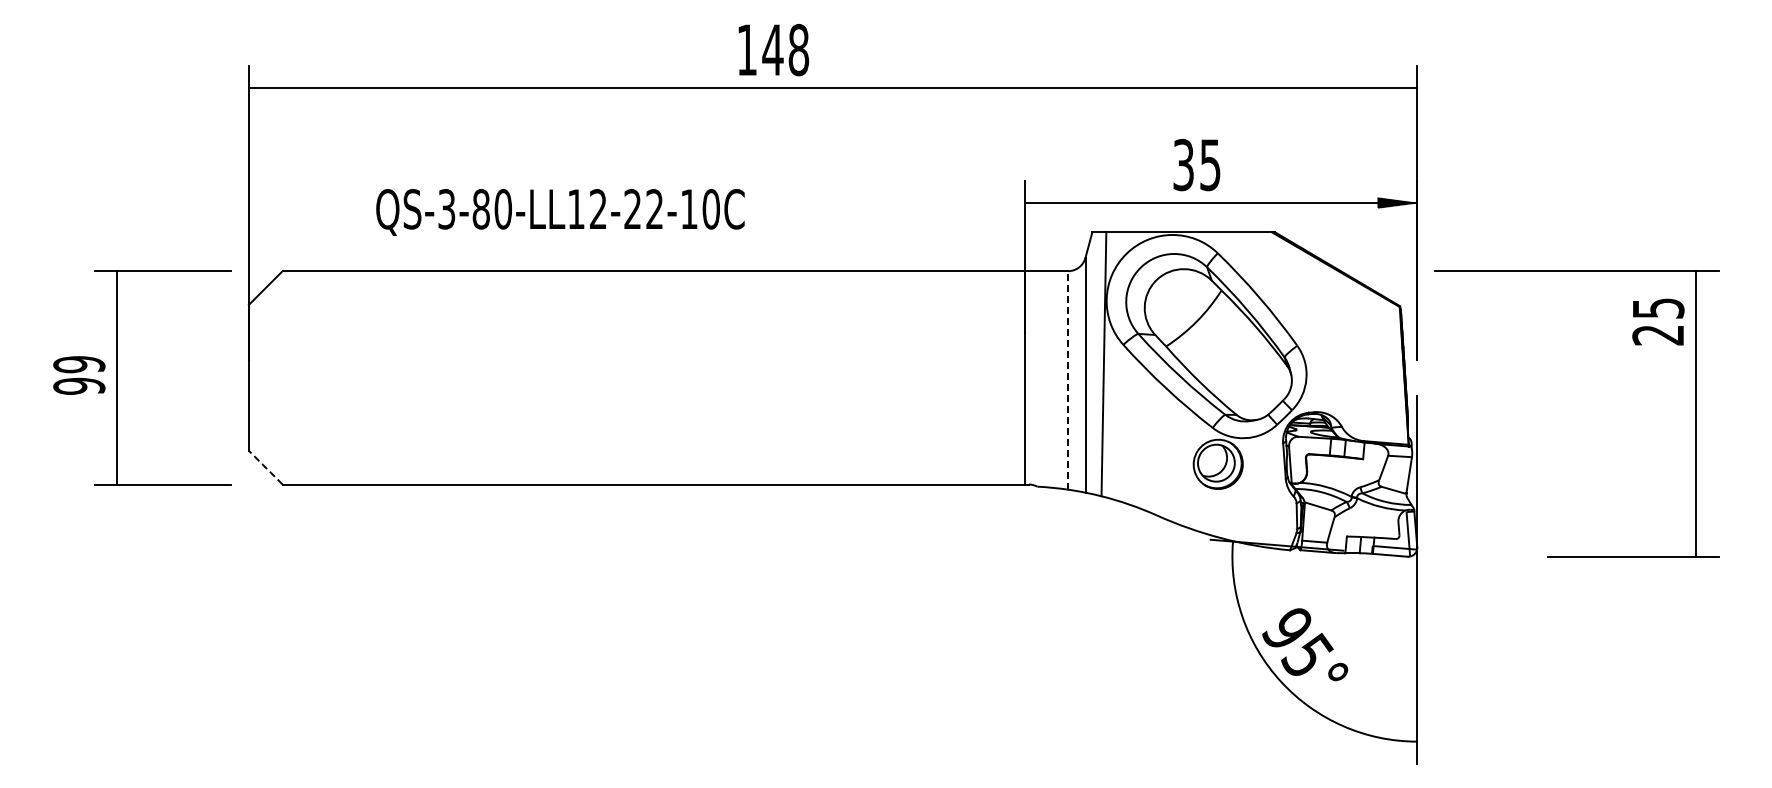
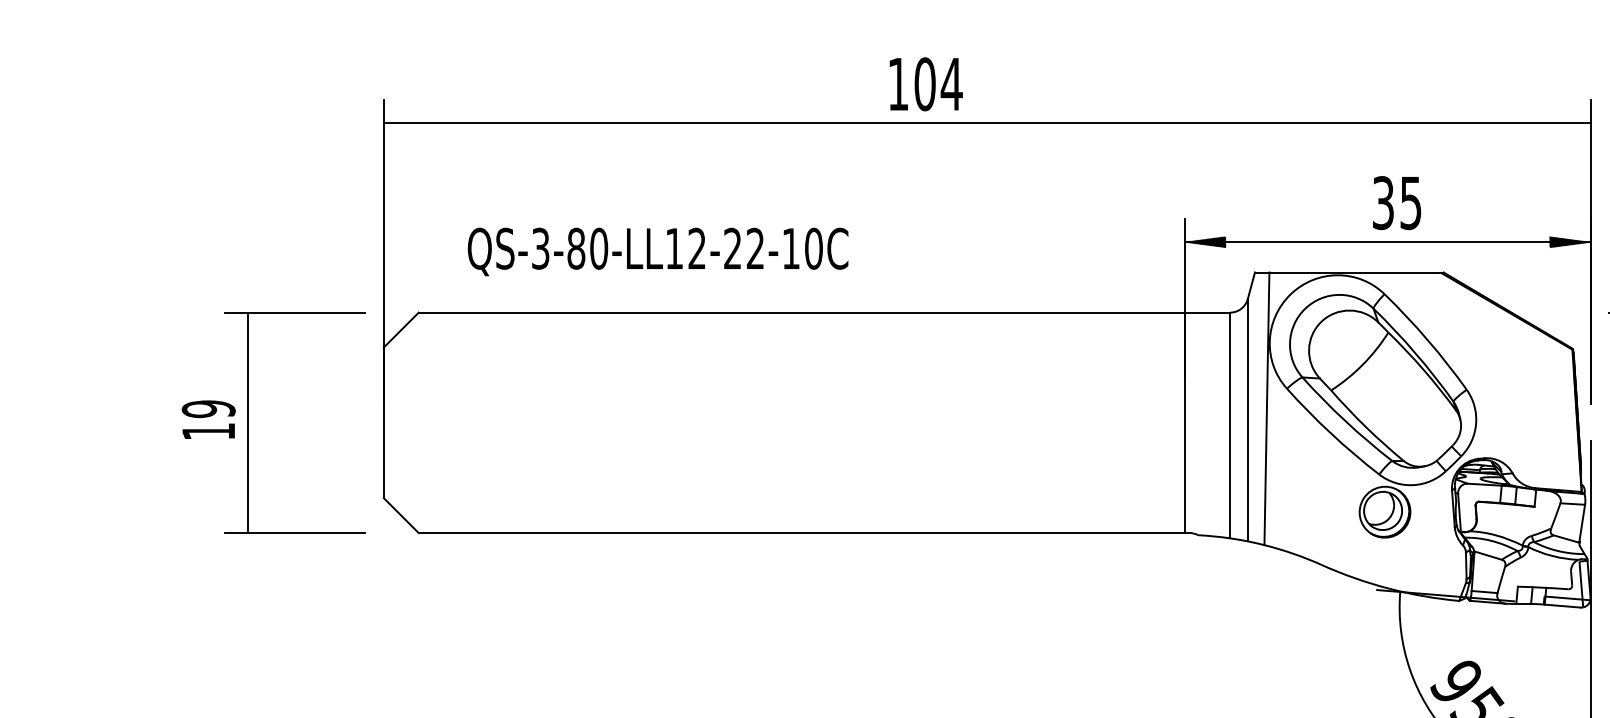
text: (785, 49) -> (938, 83), 148 -> 104
text: (1196, 164) -> (1396, 202), moved
hatch: (1043, 202) -> (1204, 241), added
text: (560, 212) -> (658, 252), moved
line: (1068, 379) -> (1230, 424), dashed -> solid
text: (79, 385) -> (208, 430), 99 -> 19
line: (265, 467) -> (400, 515), dashed -> solid

